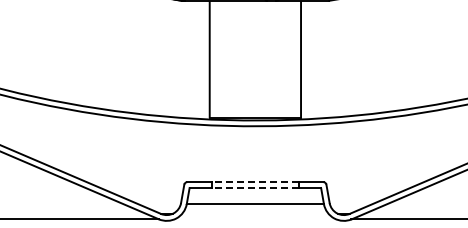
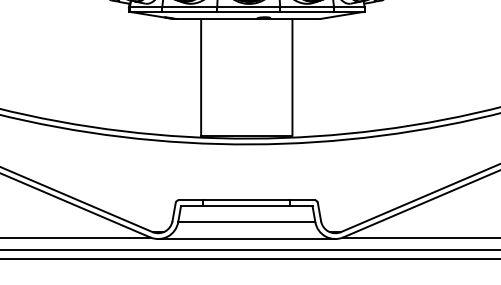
line: (255, 182) -> (246, 200), dashed -> solid
line: (255, 188) -> (246, 206), dashed -> solid
line: (255, 221) -> (246, 239), added

